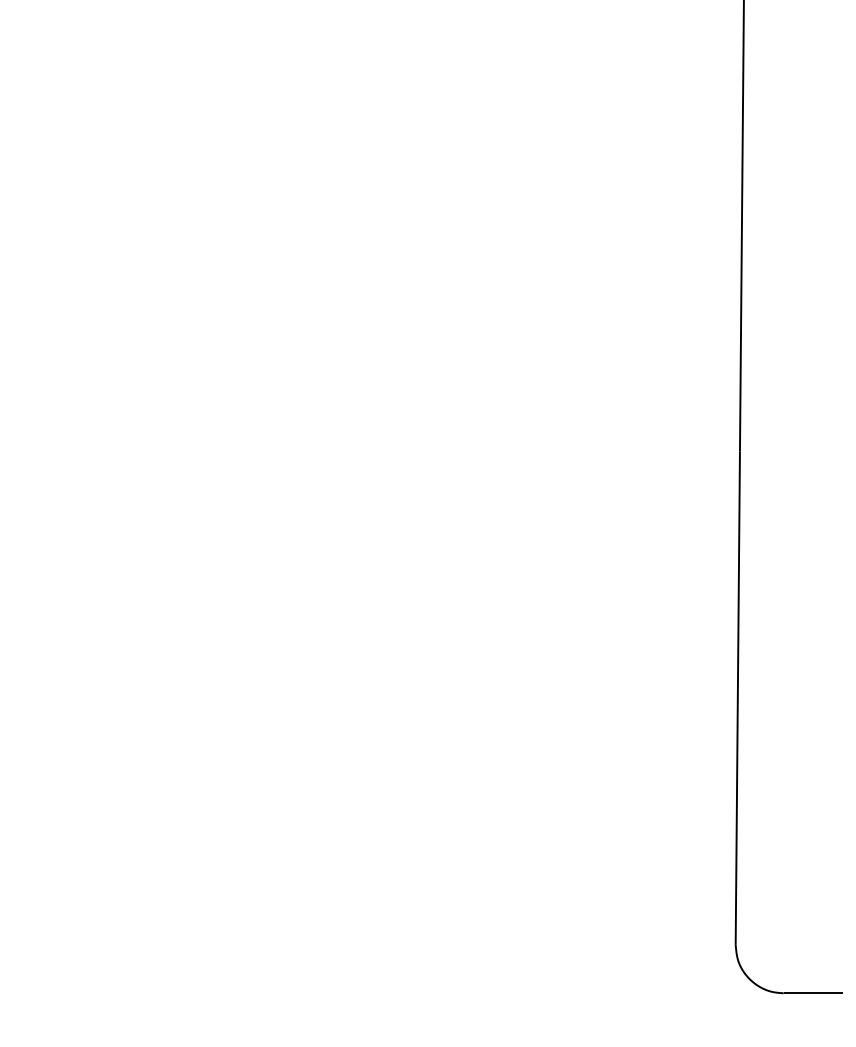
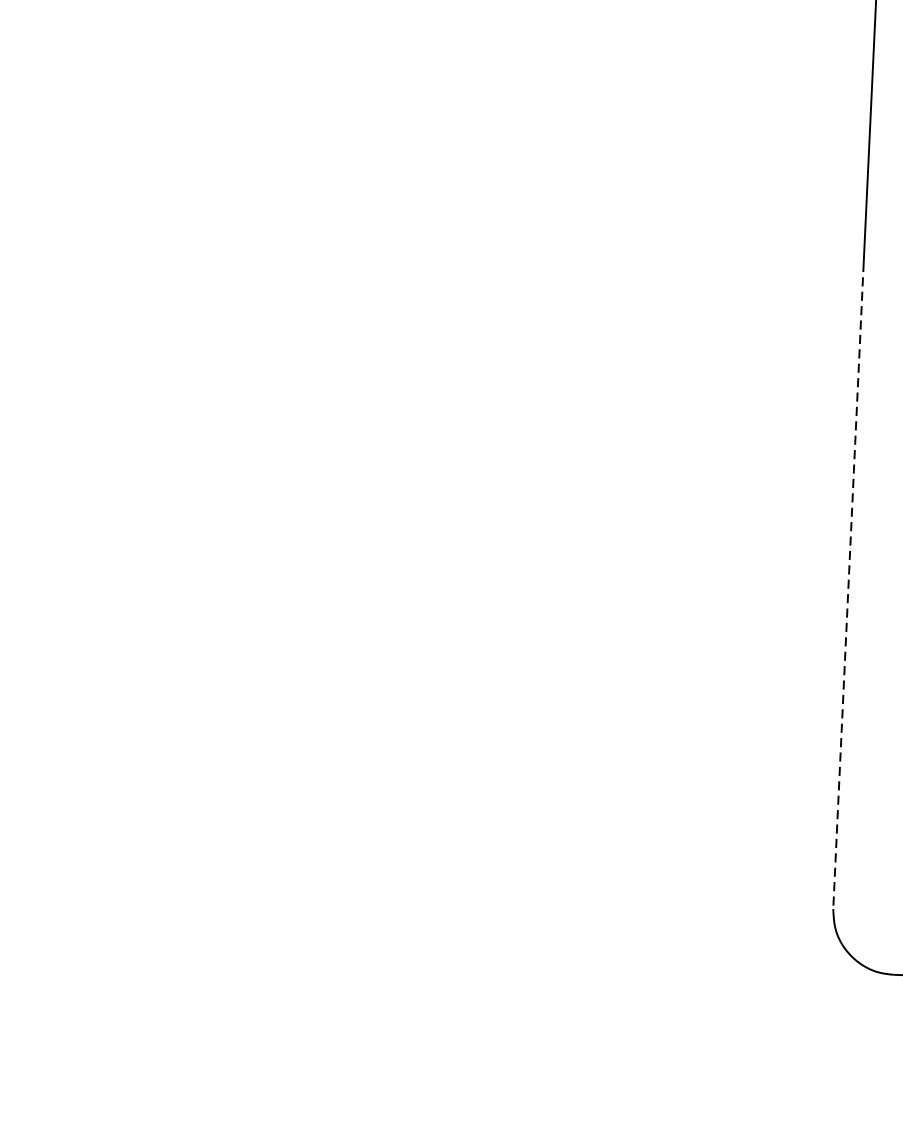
line: (737, 698) -> (848, 586), solid -> dashed

